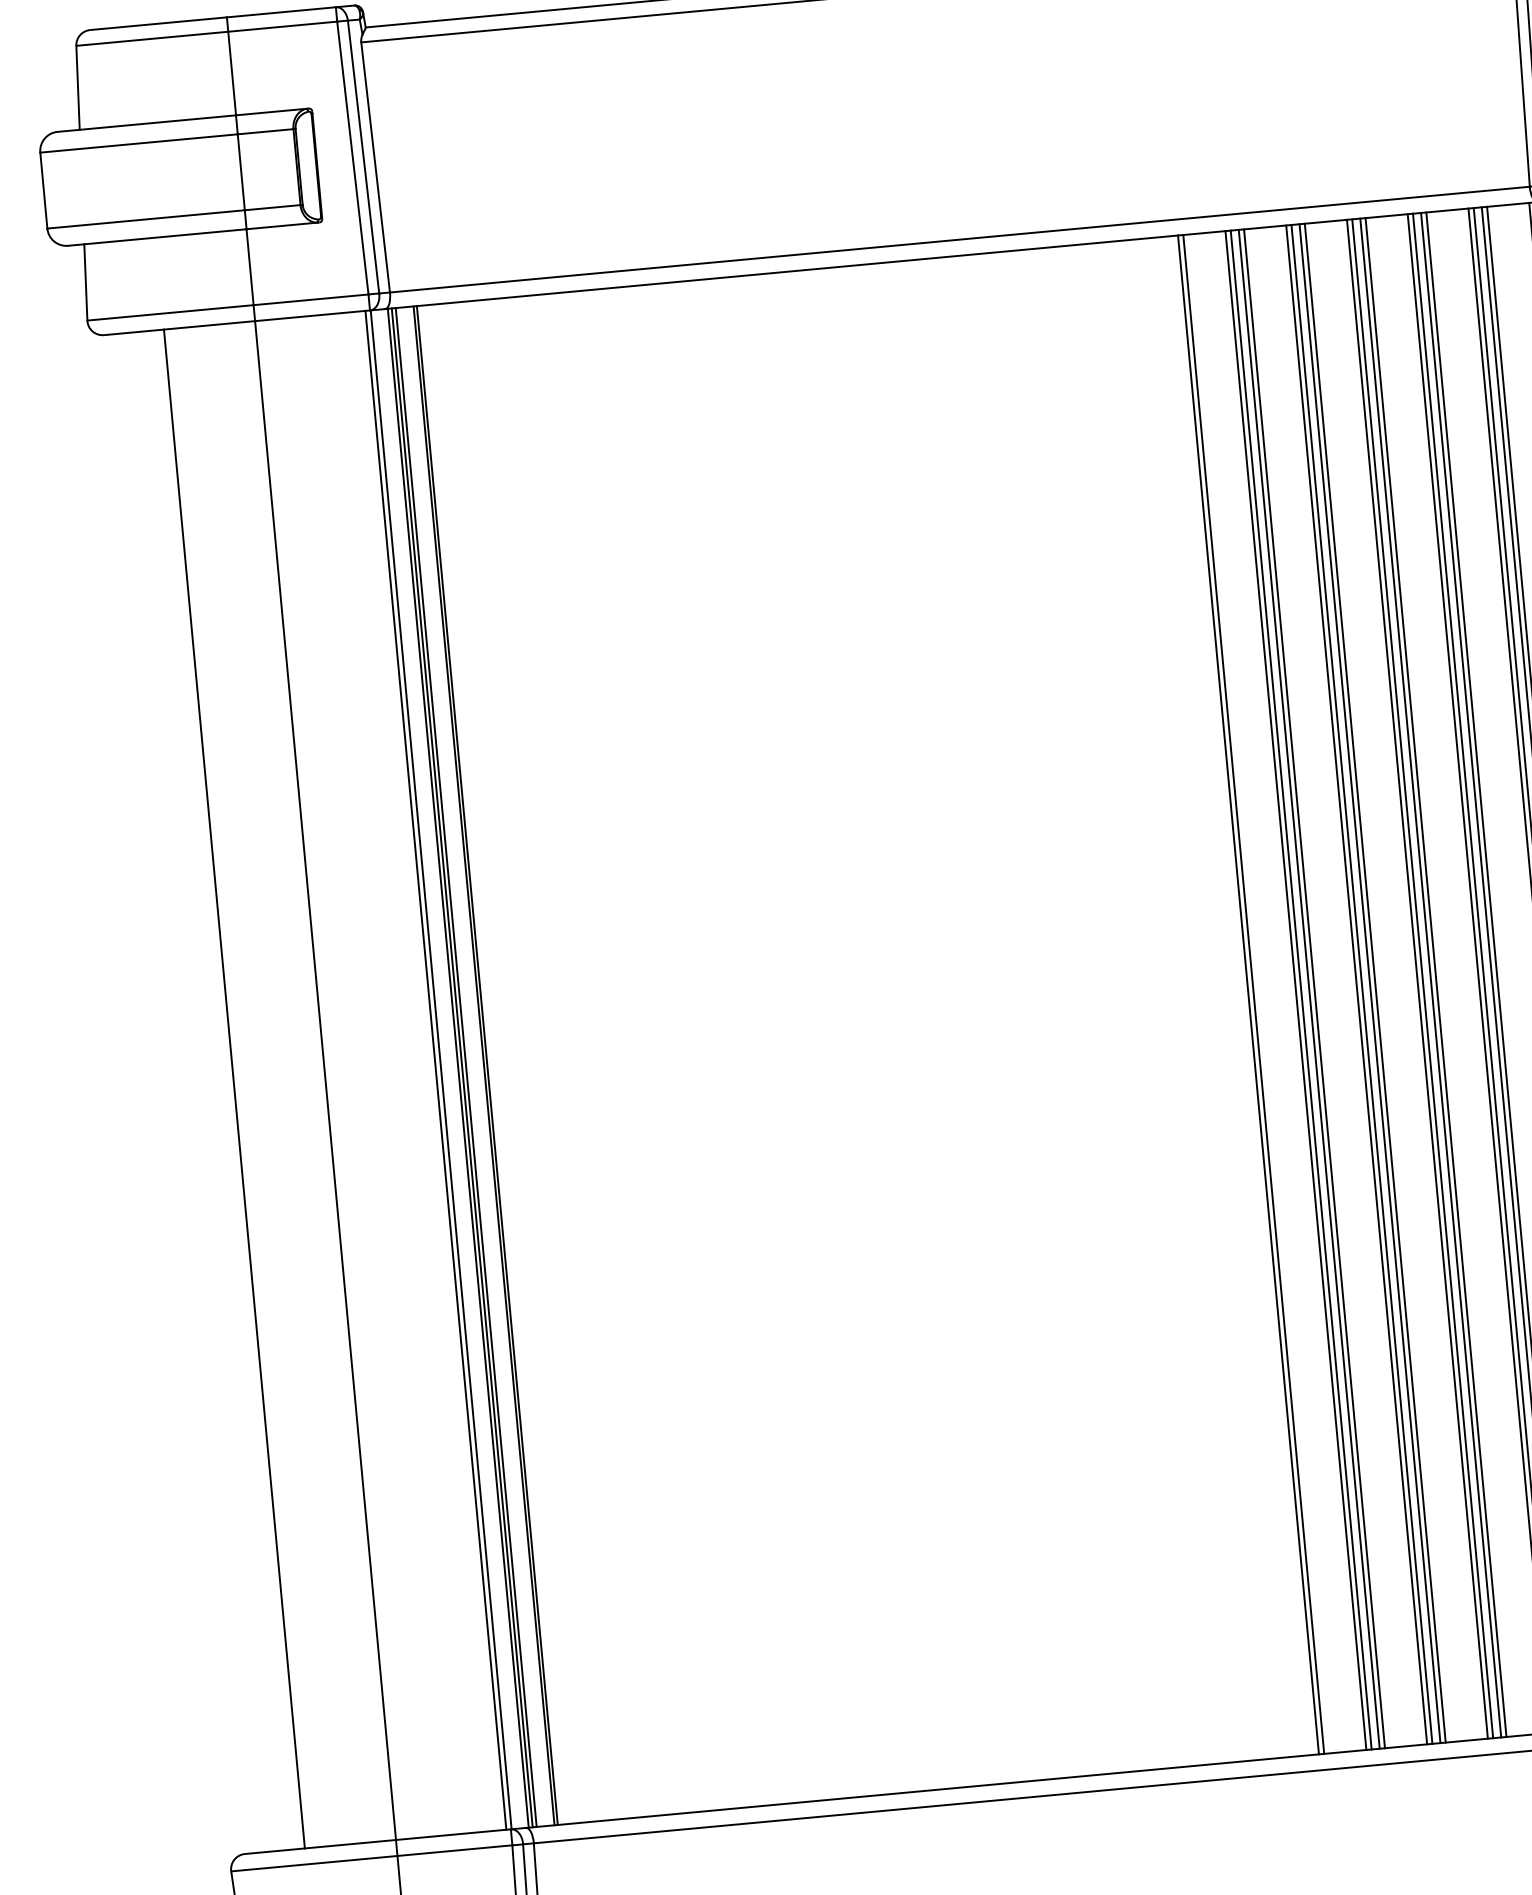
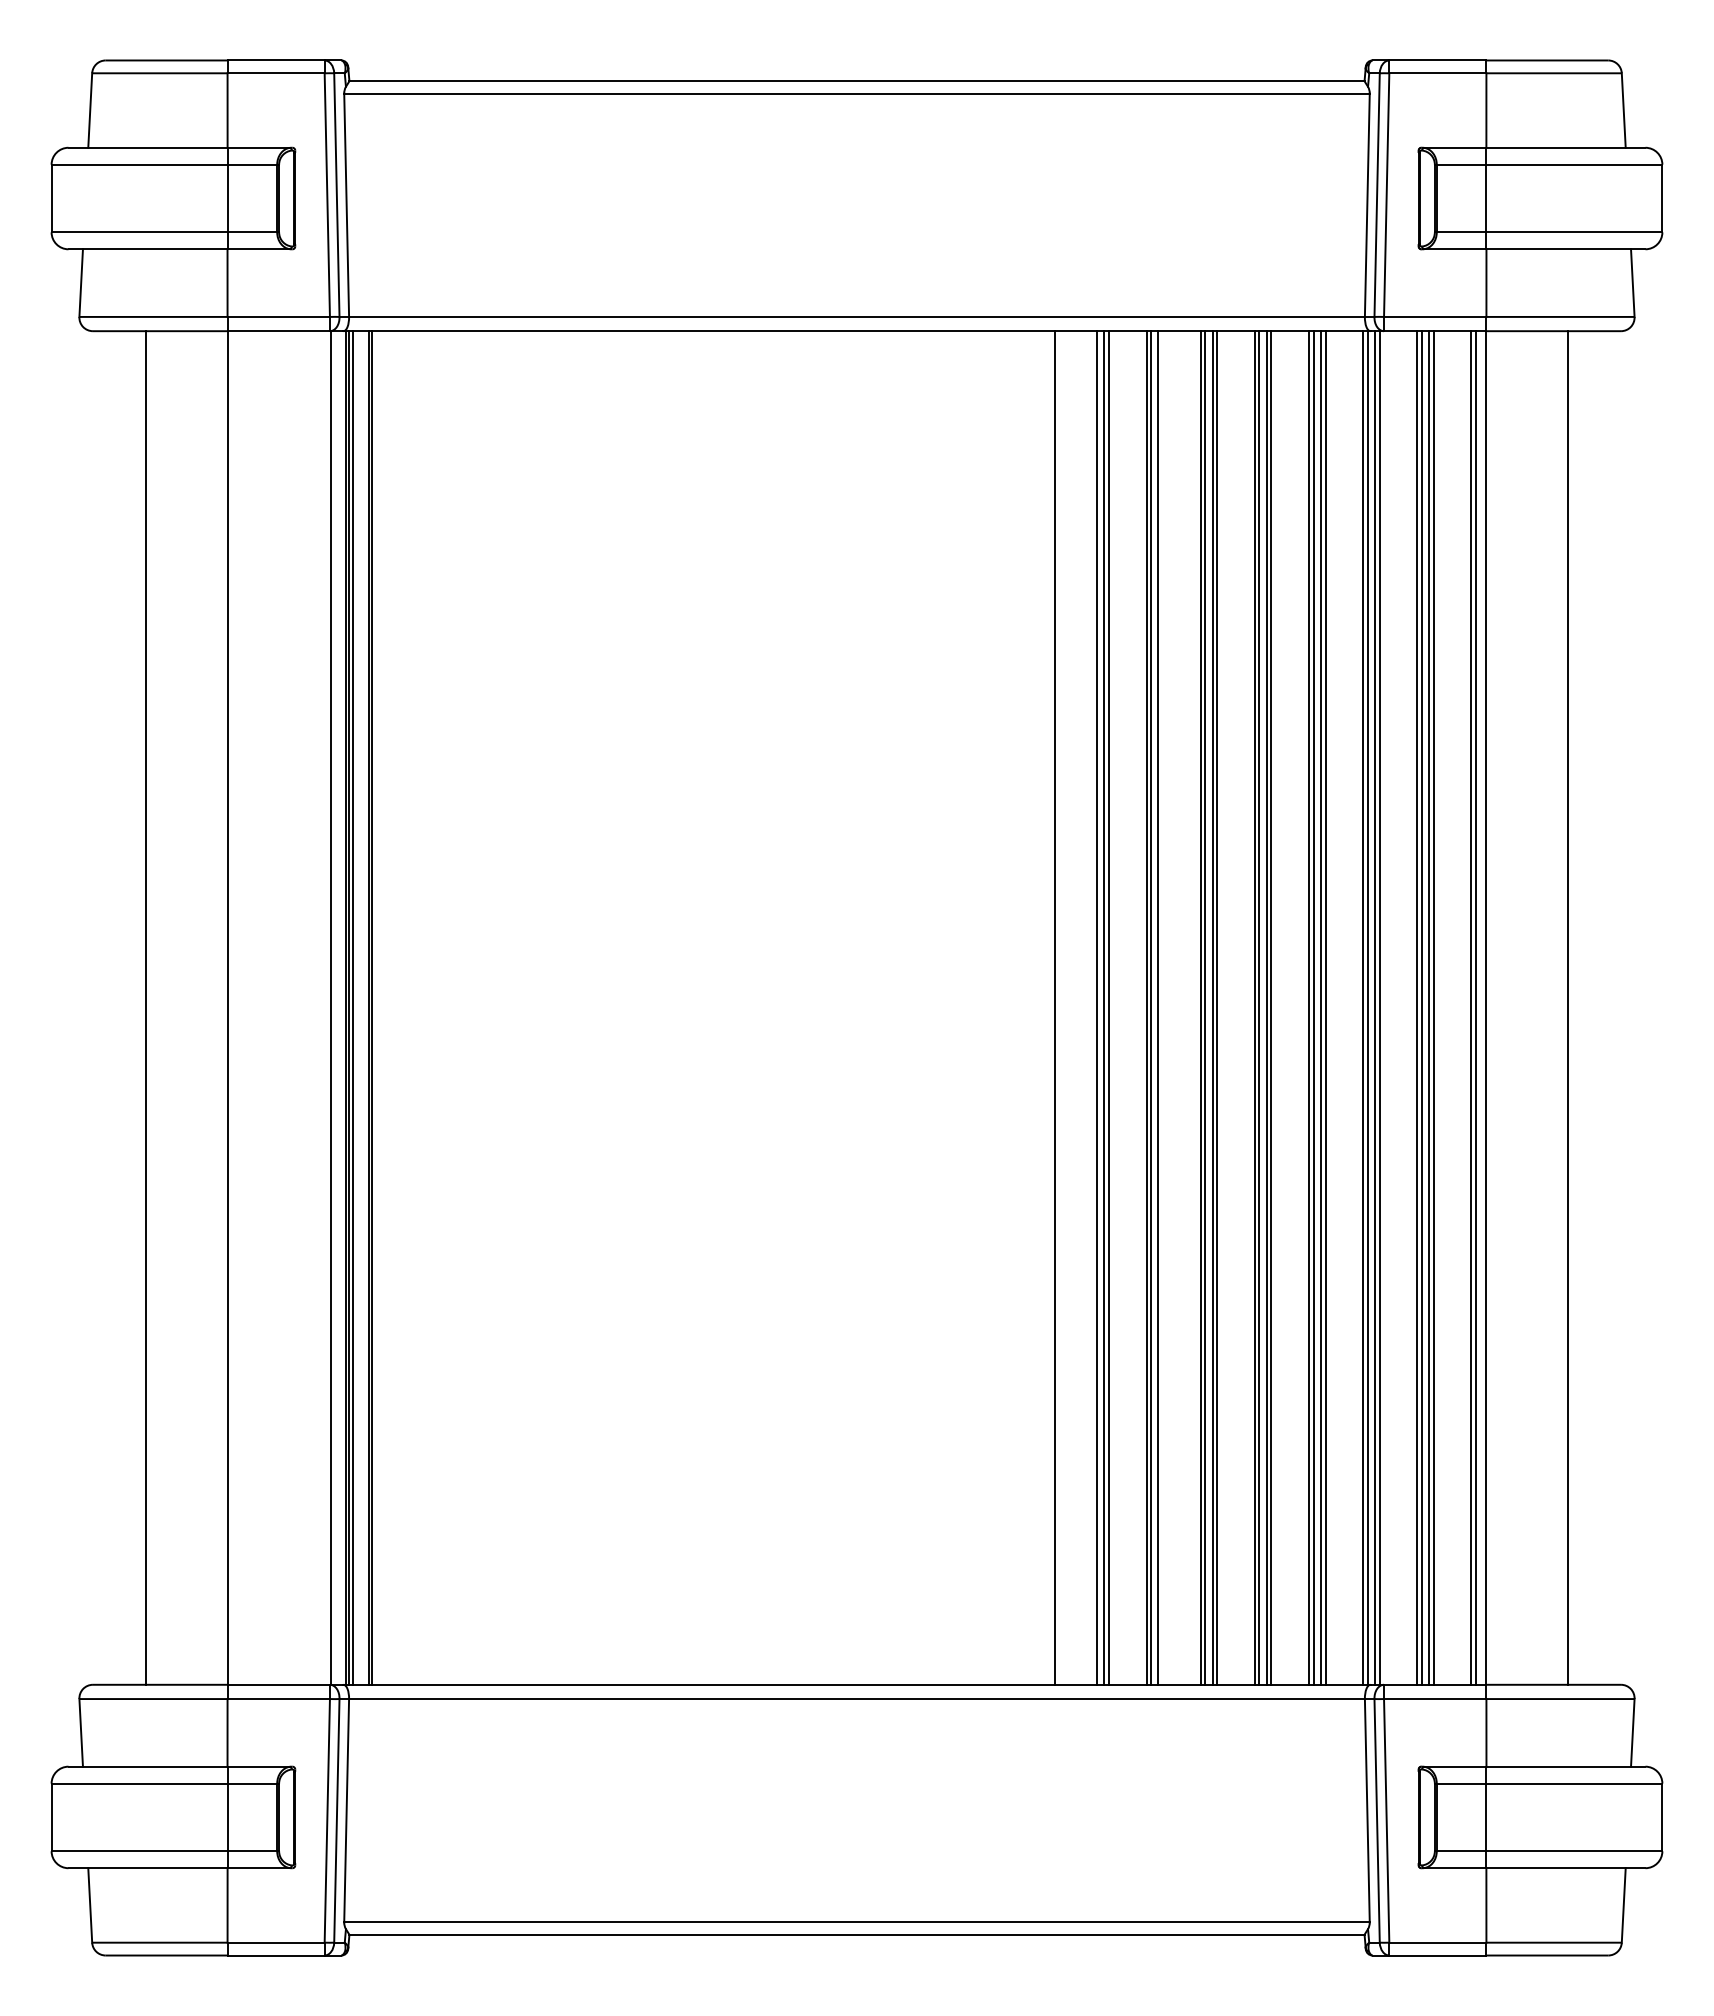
line: (1375, 982) -> (1163, 1007), removed
line: (1296, 989) -> (1092, 1007), removed
line: (1248, 994) -> (1050, 1007), removed
line: (435, 1069) -> (325, 1007), removed

